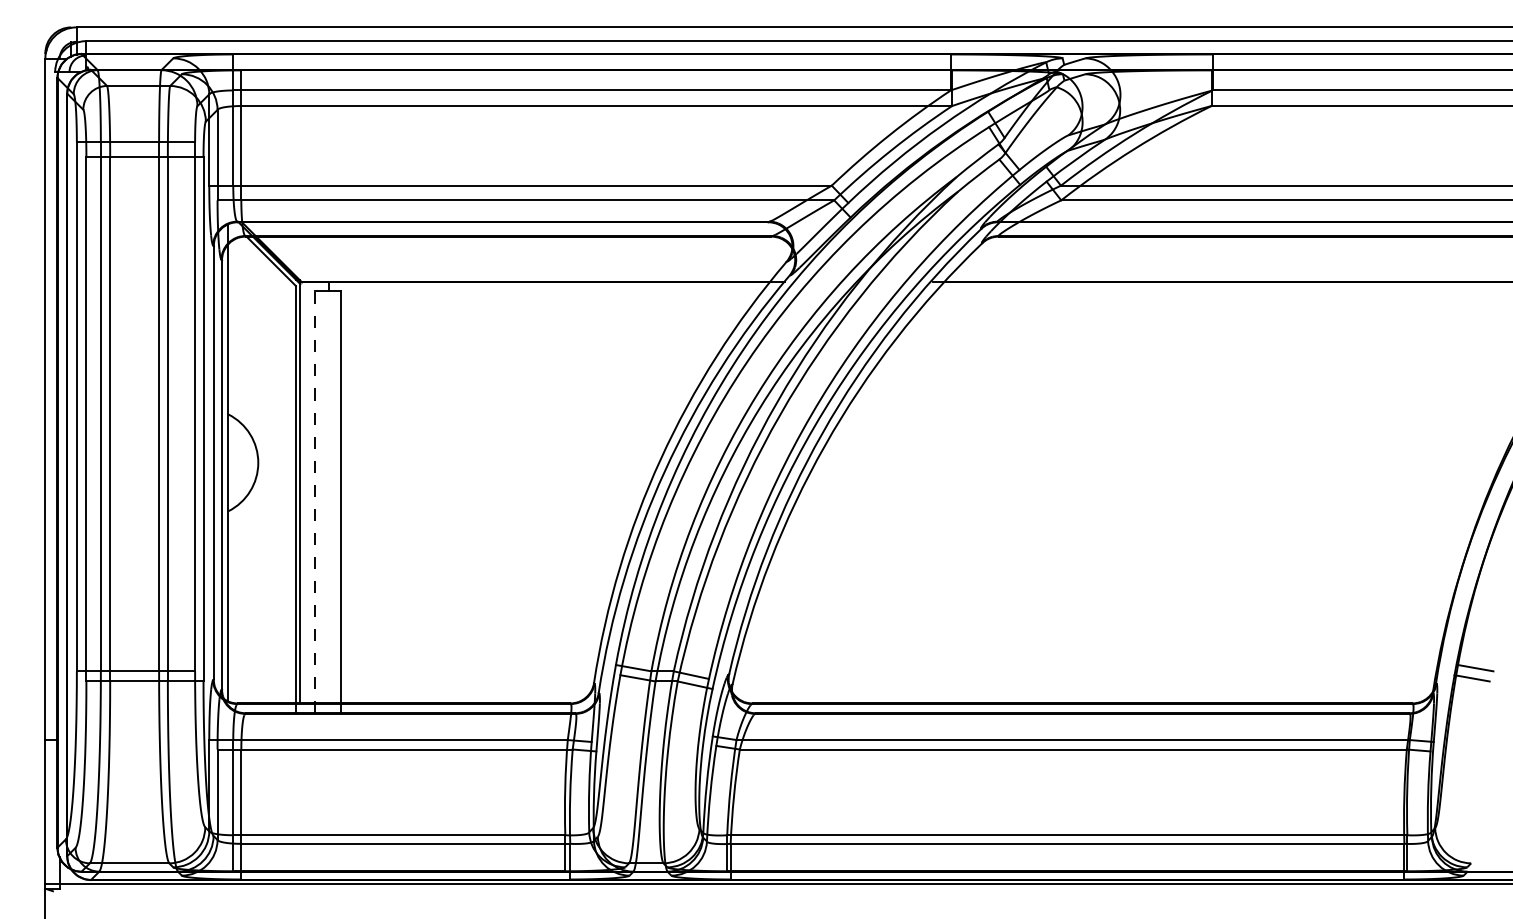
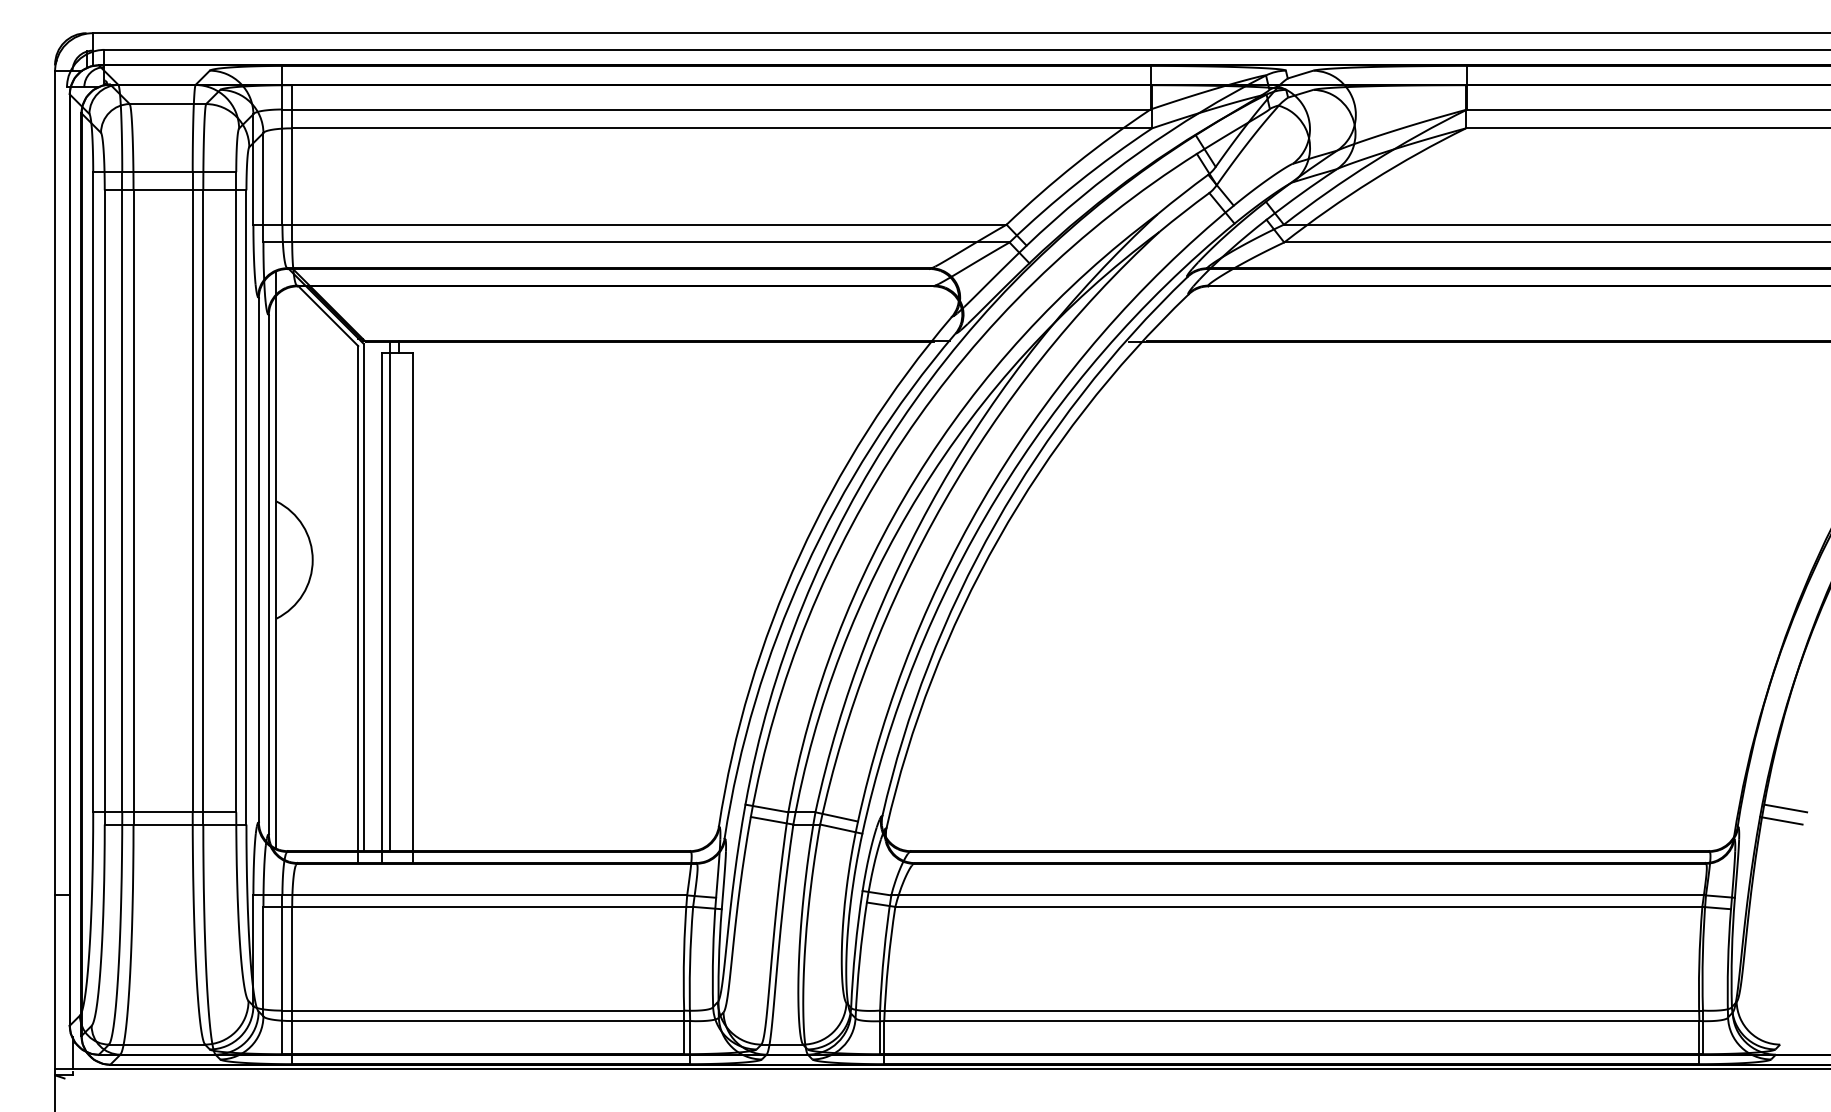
line: (322, 492) -> (390, 595), added
line: (315, 502) -> (381, 608), dashed -> solid

